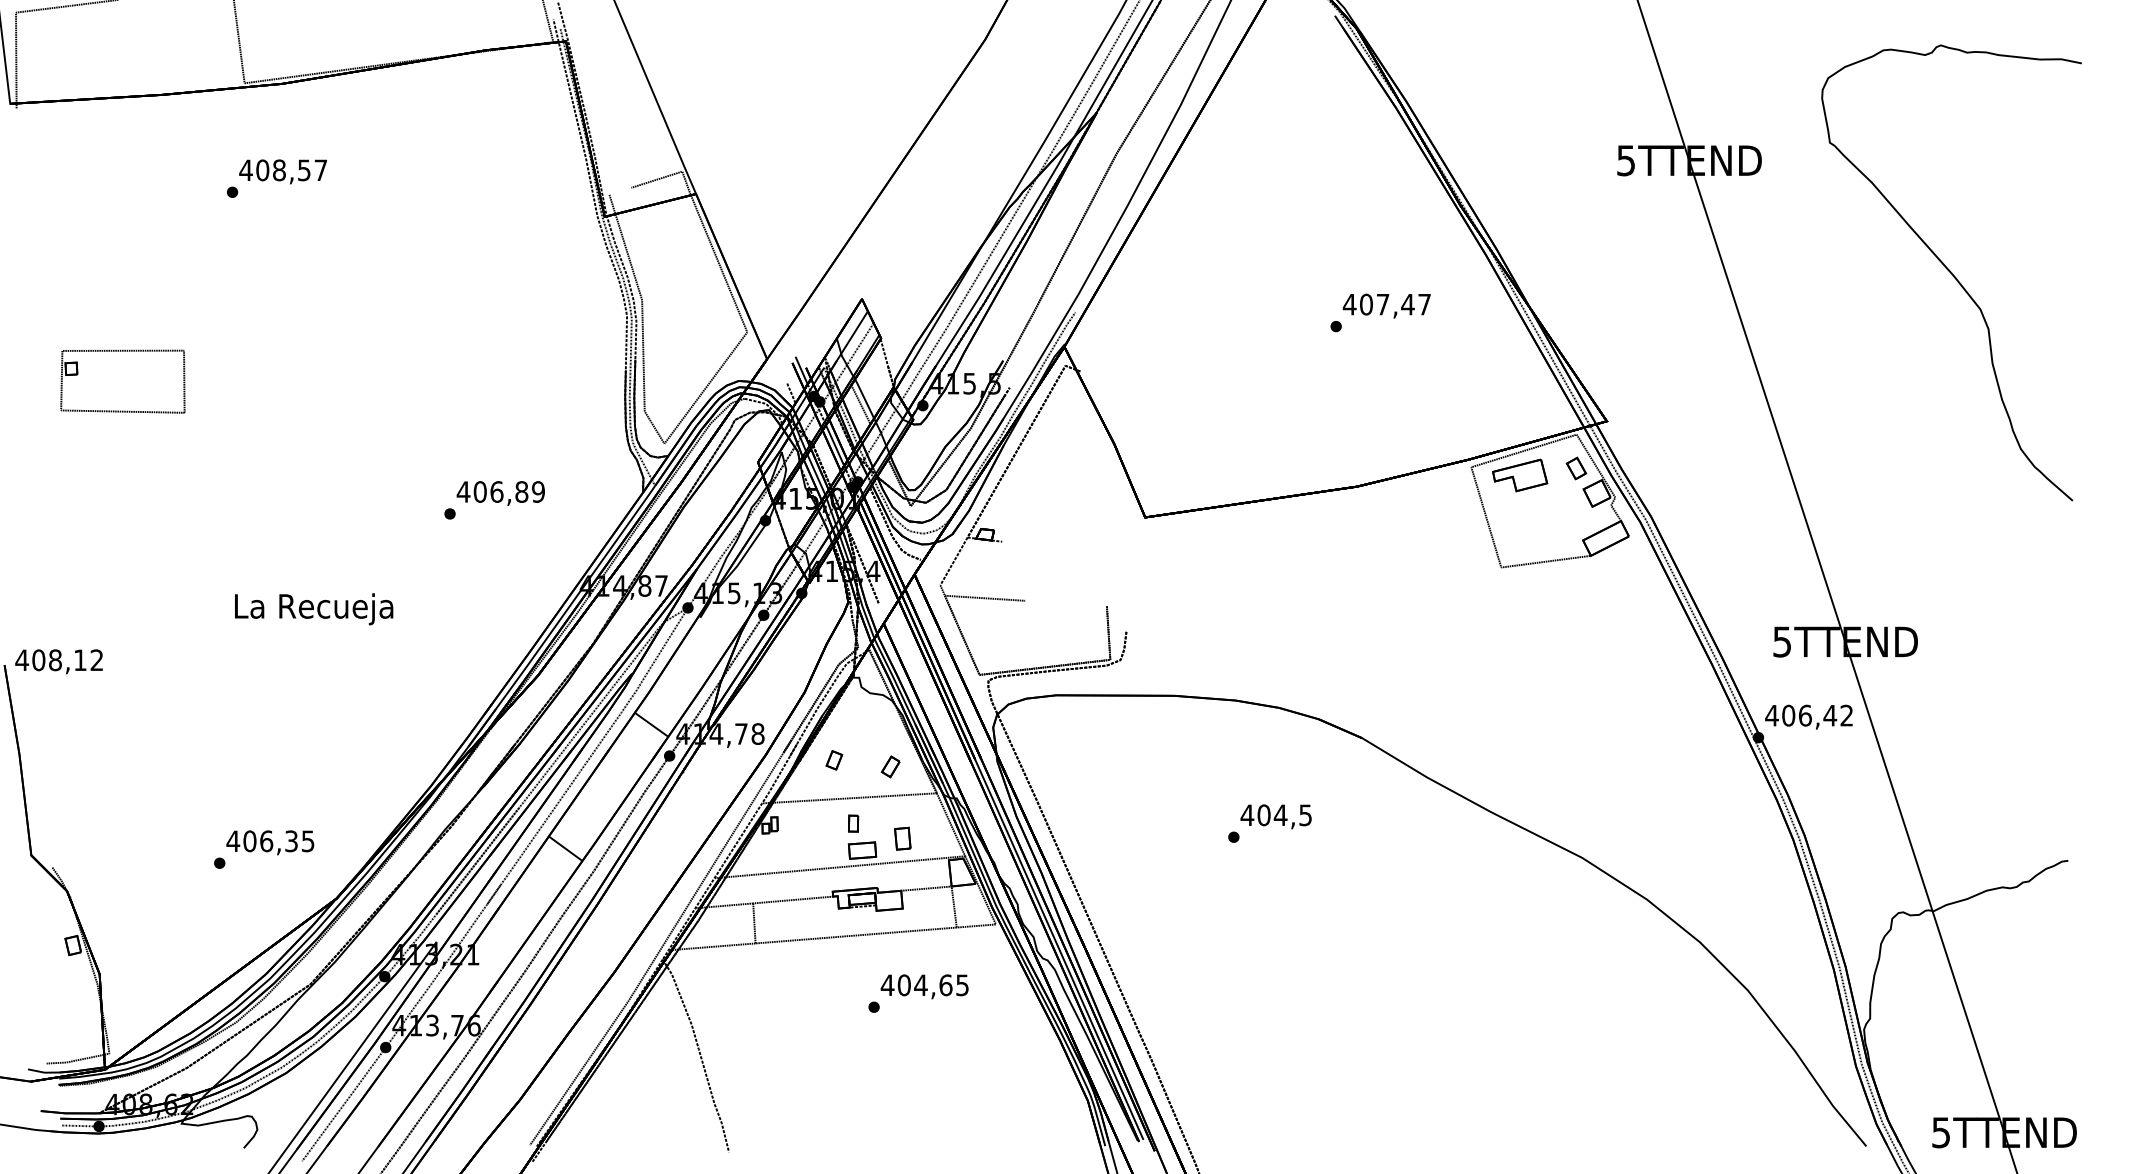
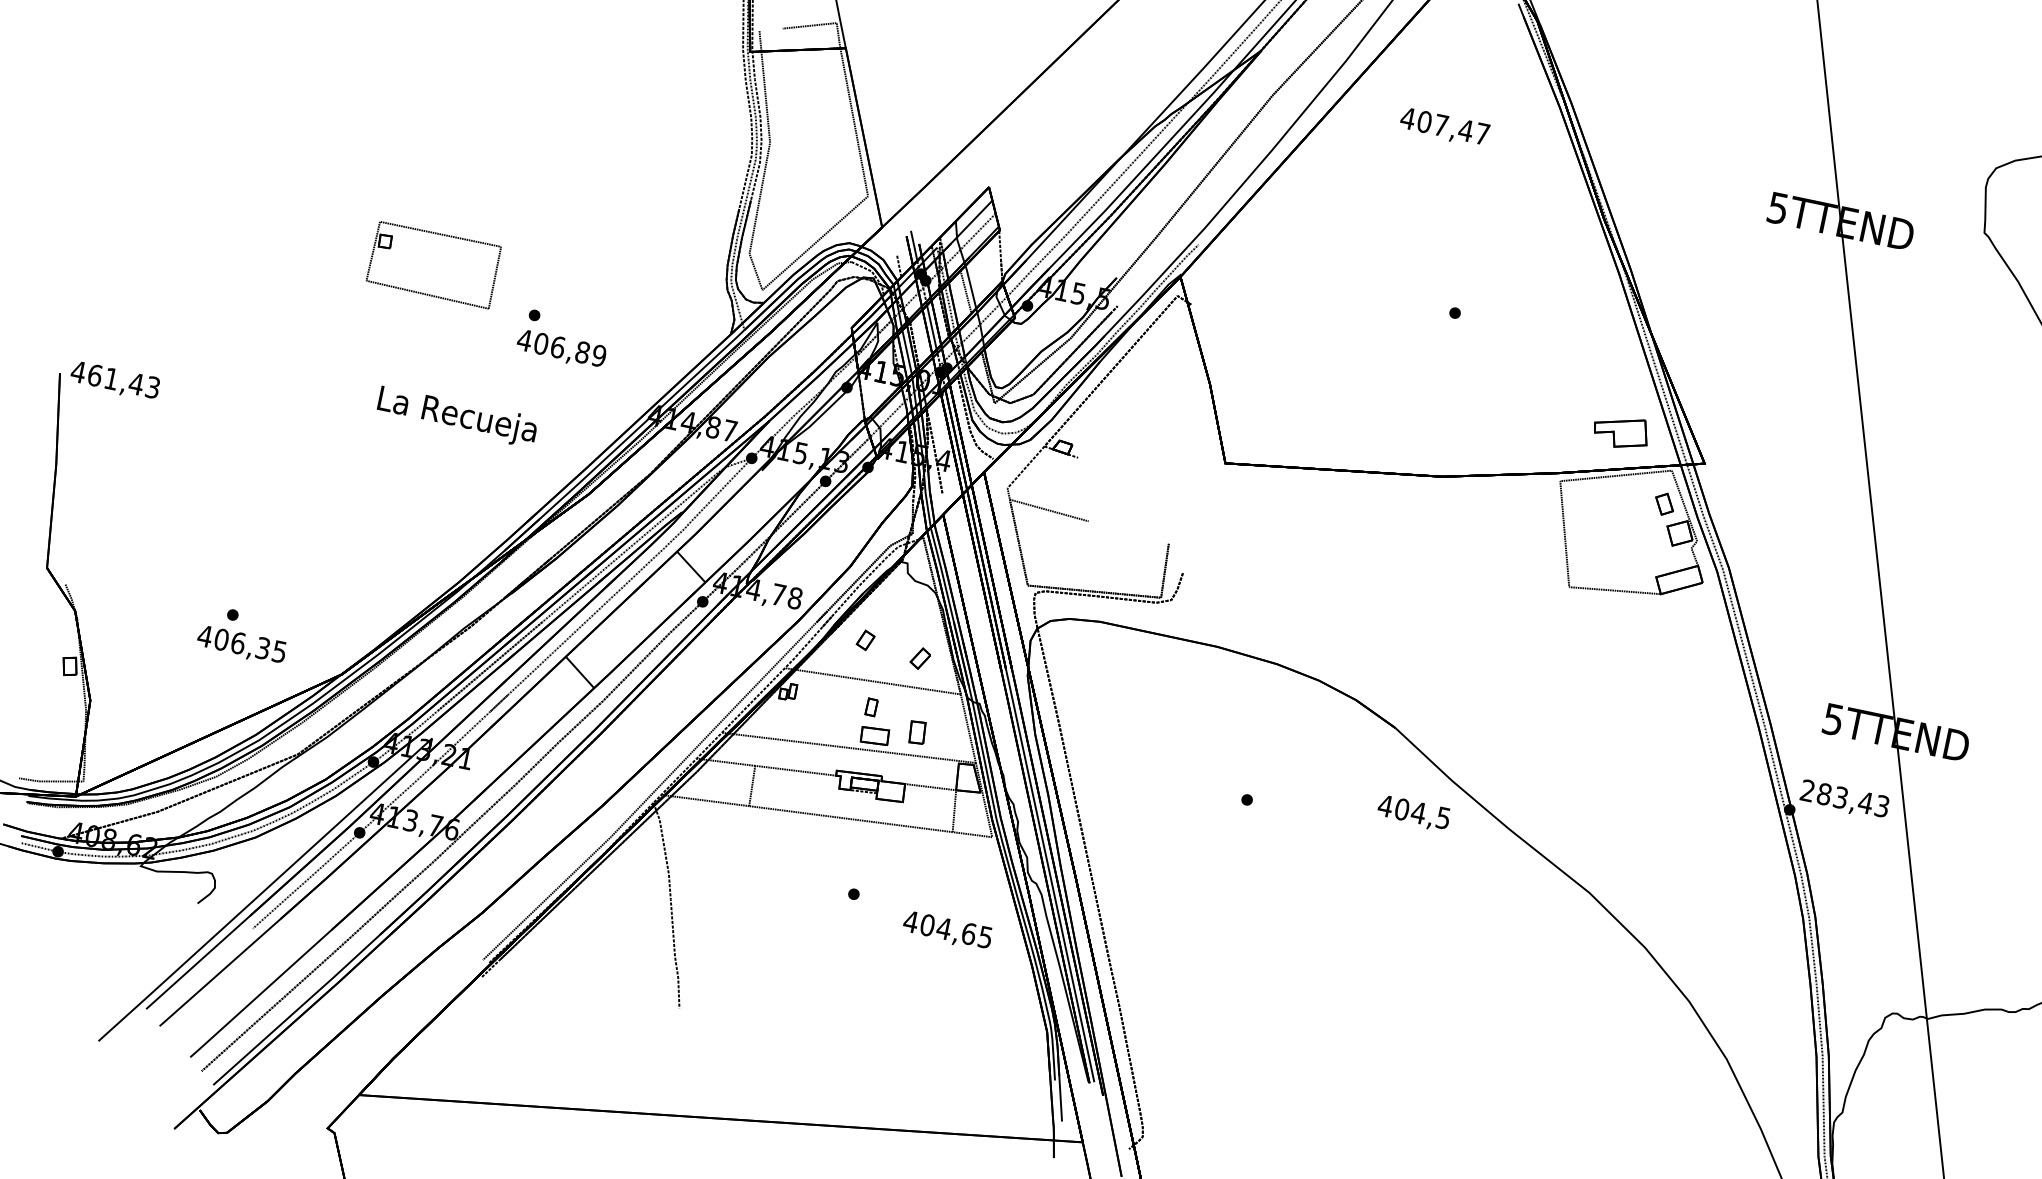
text: (1386, 305) -> (1444, 127), moved
part: (122, 381) -> (433, 264), moved
part: (1520, 475) -> (1621, 431), moved
text: (500, 493) -> (561, 349), moved
text: (314, 609) -> (457, 417), moved
text: (67, 660) -> (123, 381), 408,12 -> 461,43
text: (1809, 715) -> (1845, 798), 406,42 -> 283,43
text: (1275, 816) -> (1413, 813), moved
text: (270, 842) -> (241, 645), moved
text: (924, 986) -> (947, 930), moved

